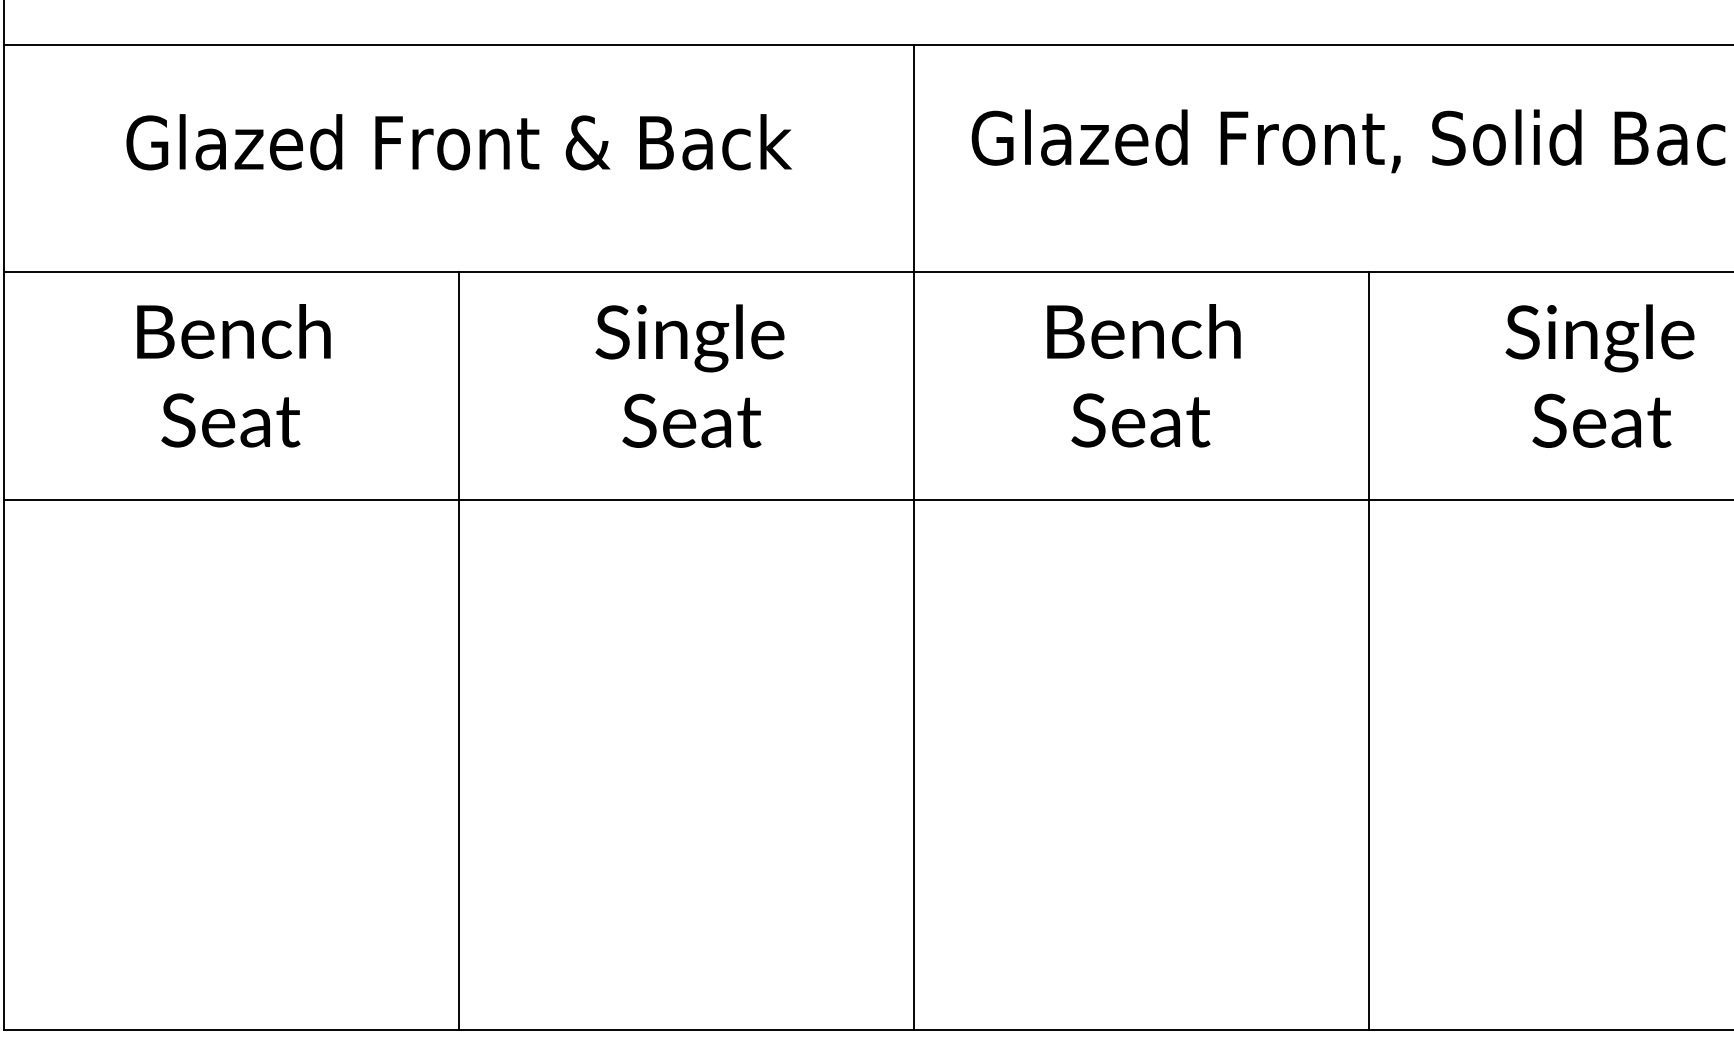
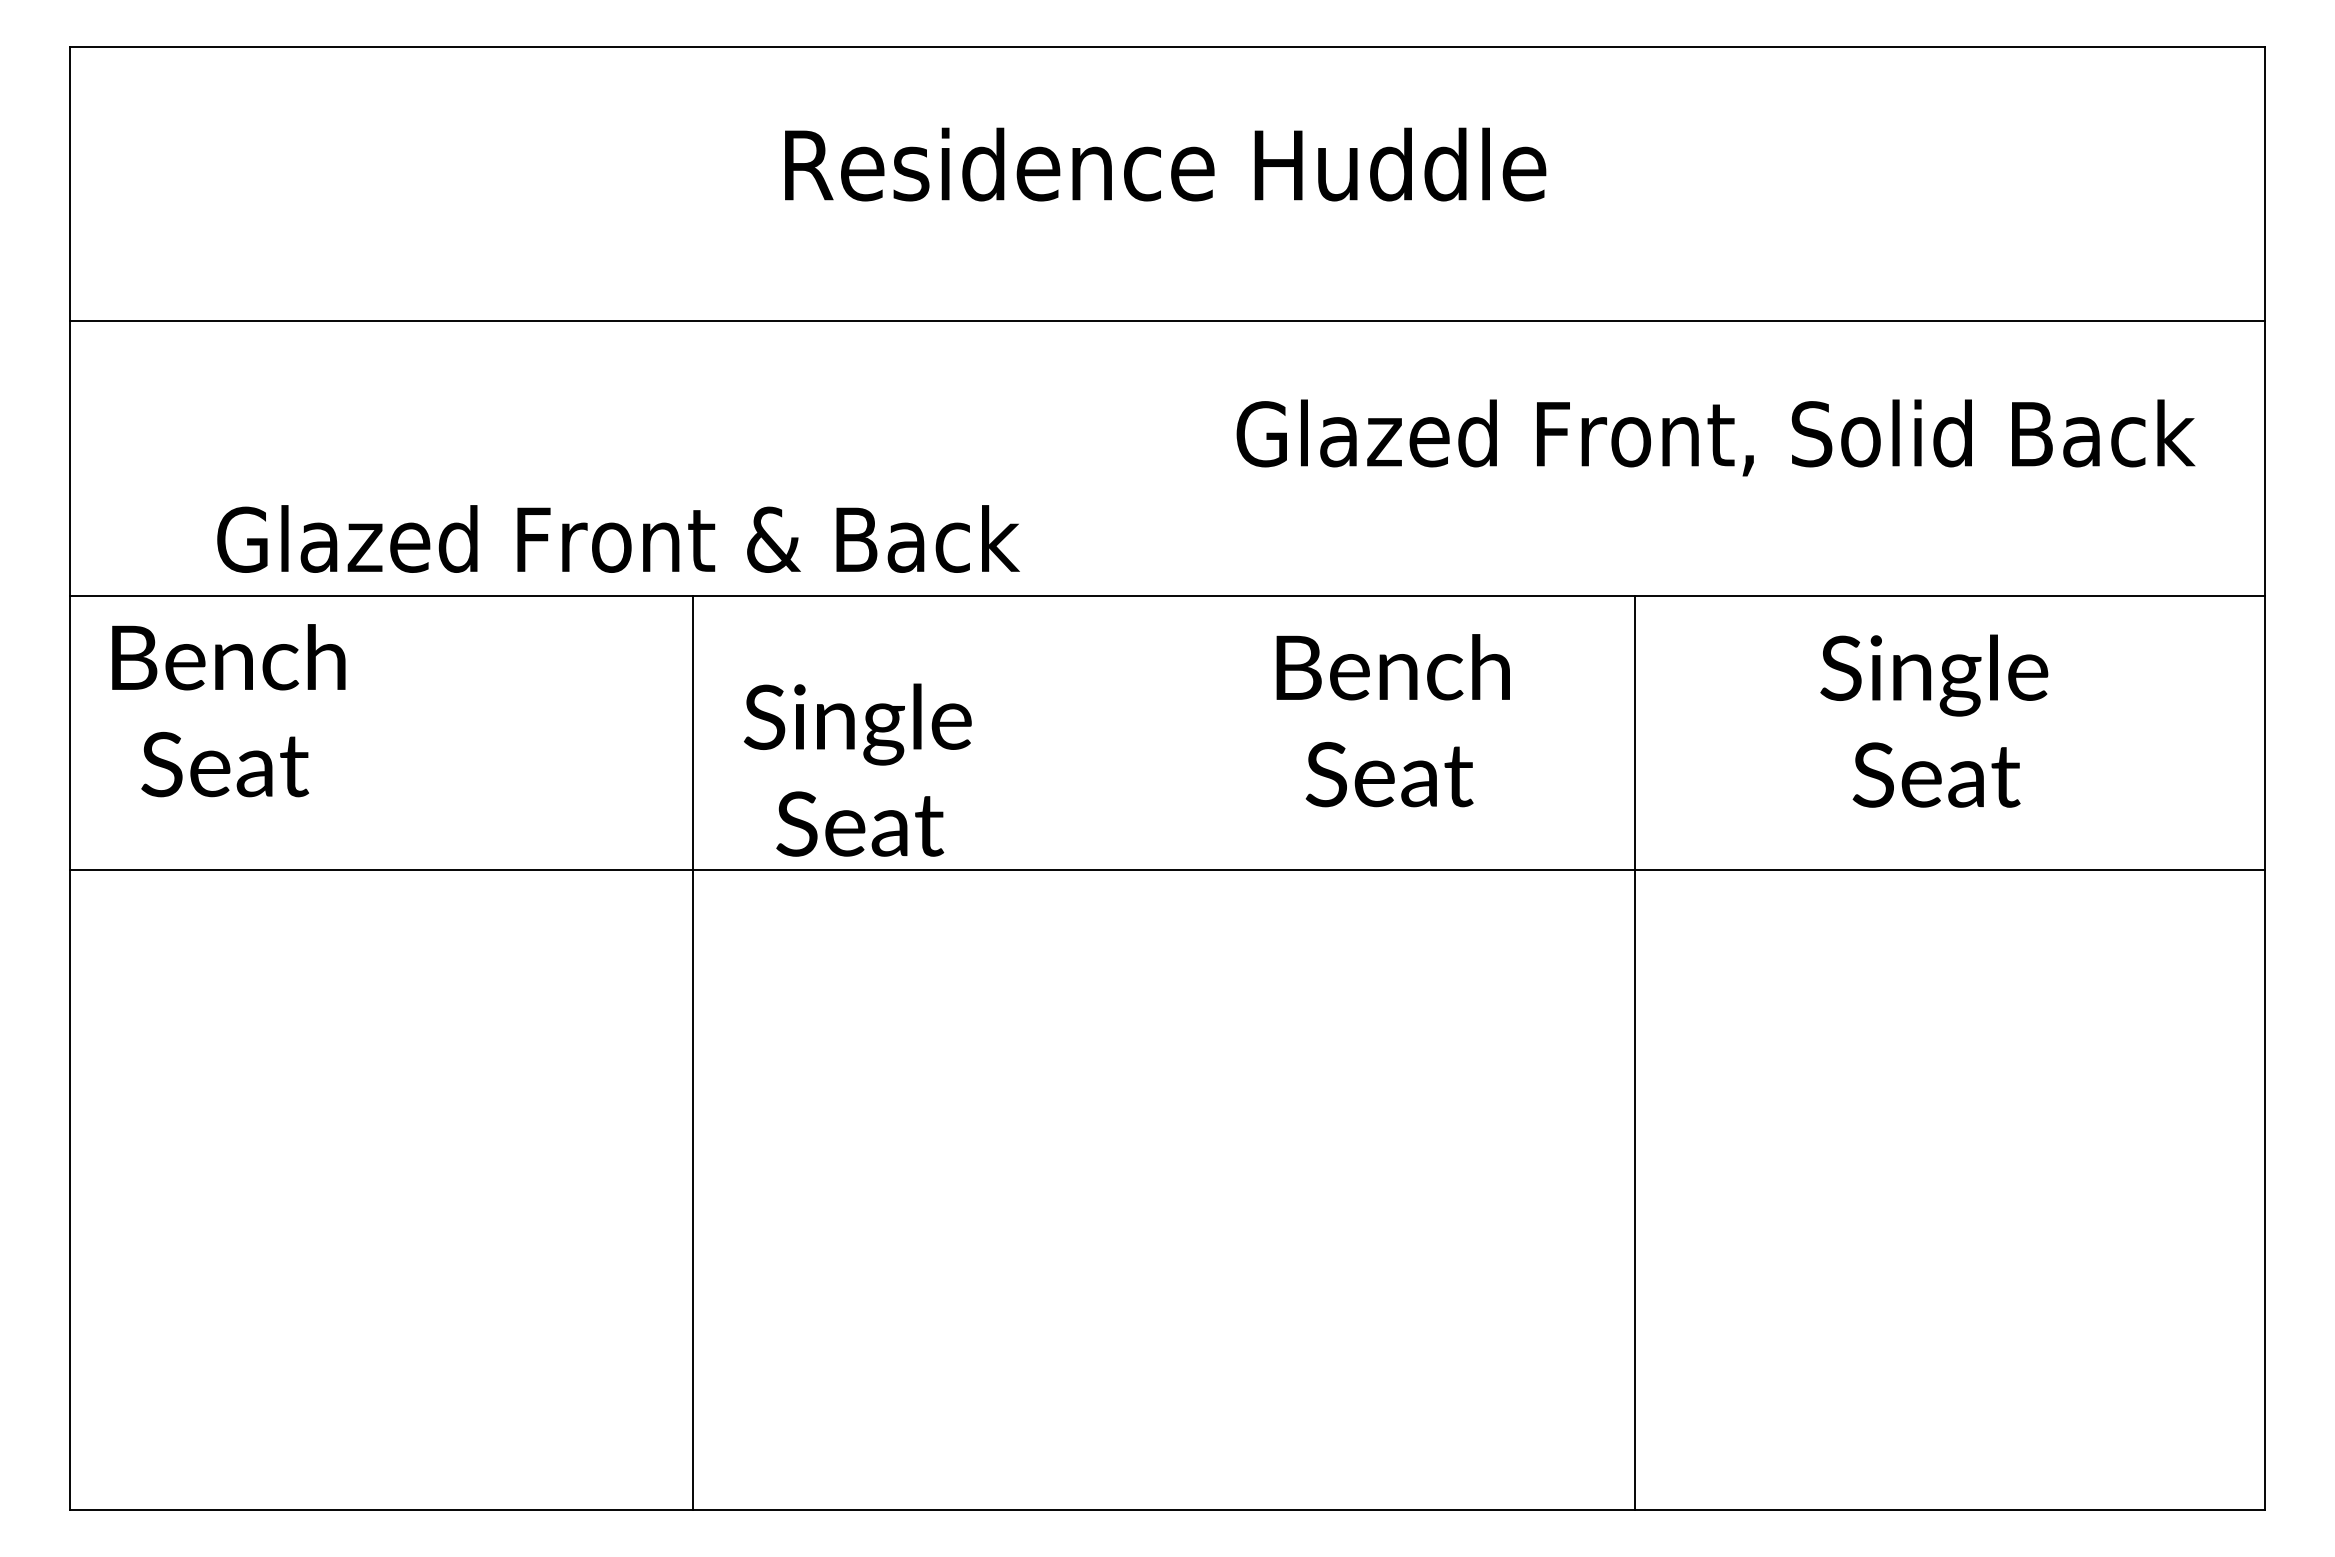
text: (459, 141) -> (618, 538), moved
text: (233, 375) -> (228, 710), moved
text: (689, 375) -> (857, 769), moved
text: (1143, 375) -> (1392, 720), moved
text: (1600, 375) -> (1934, 720), moved
line: (914, 537) -> (1167, 915), removed
line: (459, 650) -> (692, 1052), moved
line: (1369, 650) -> (1635, 1052), moved

